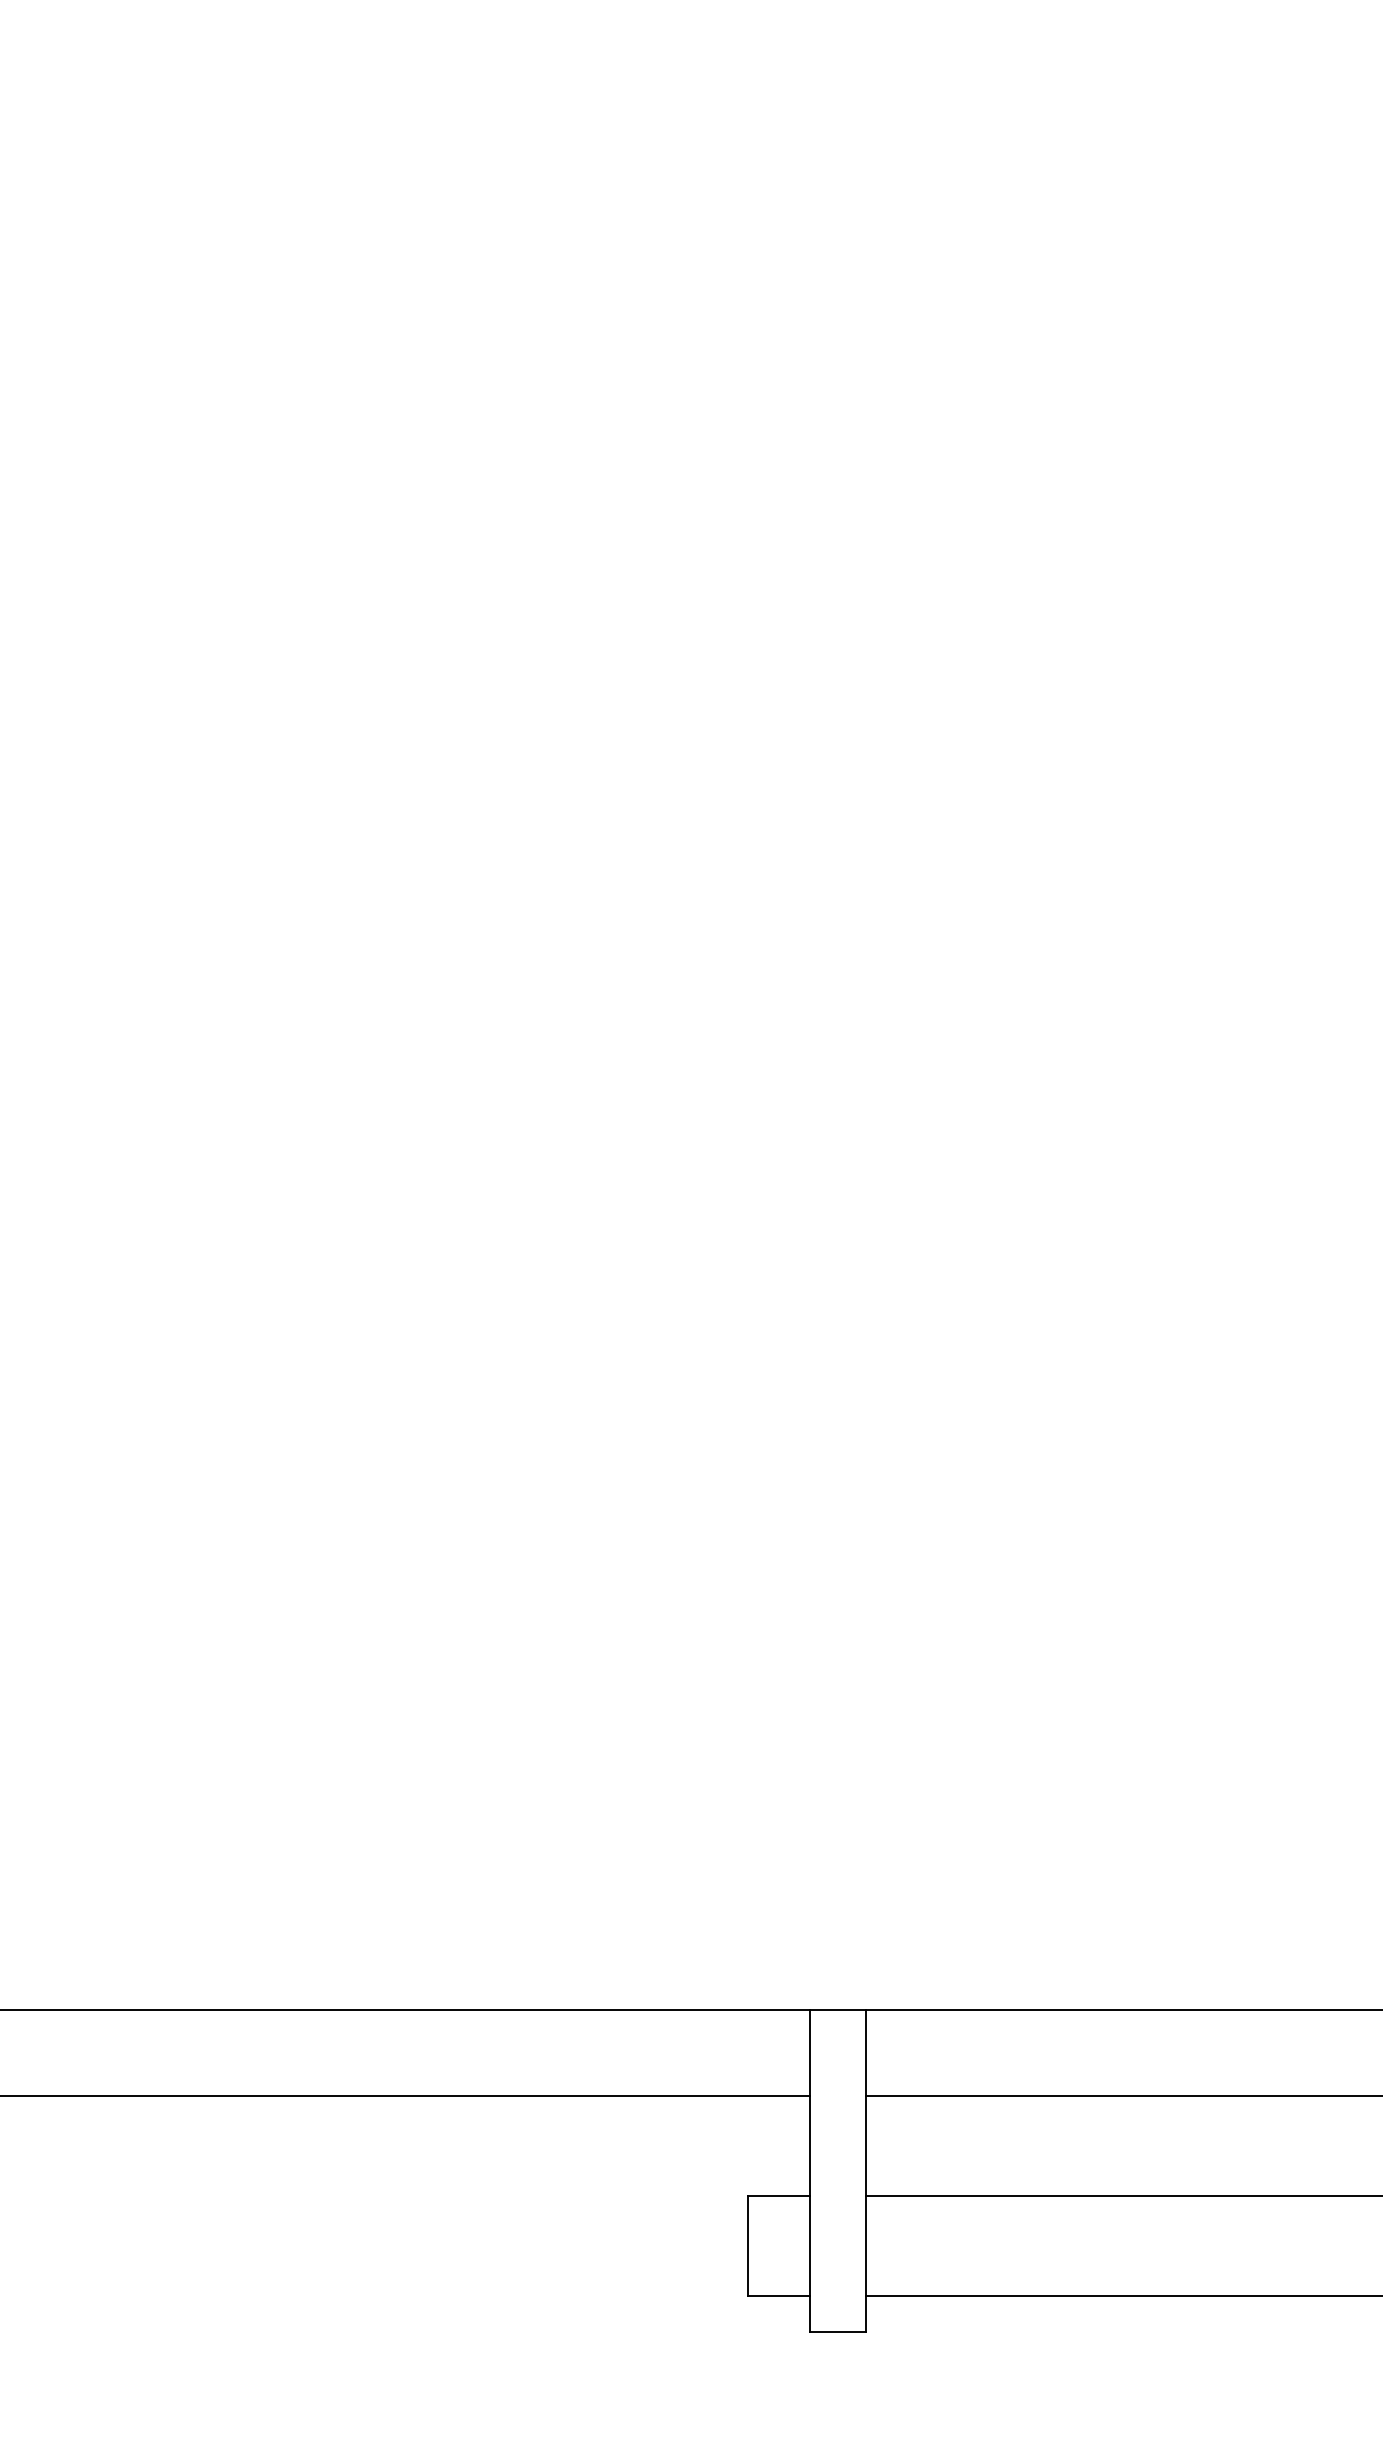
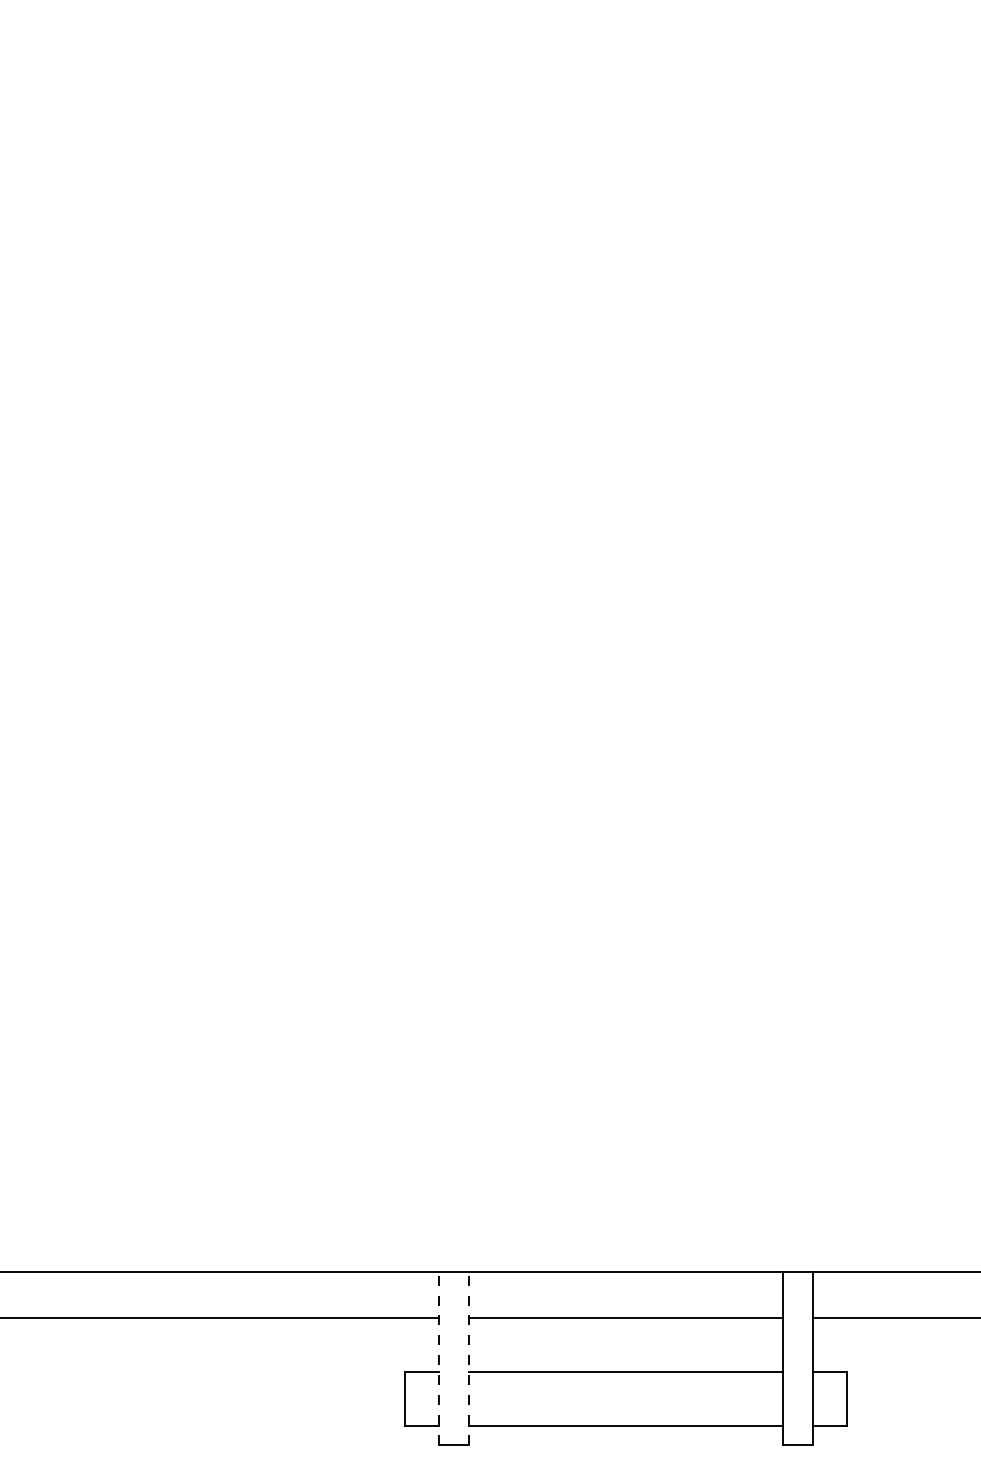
line: (809, 2170) -> (438, 1358), solid -> dashed
line: (865, 2170) -> (468, 1358), solid -> dashed

